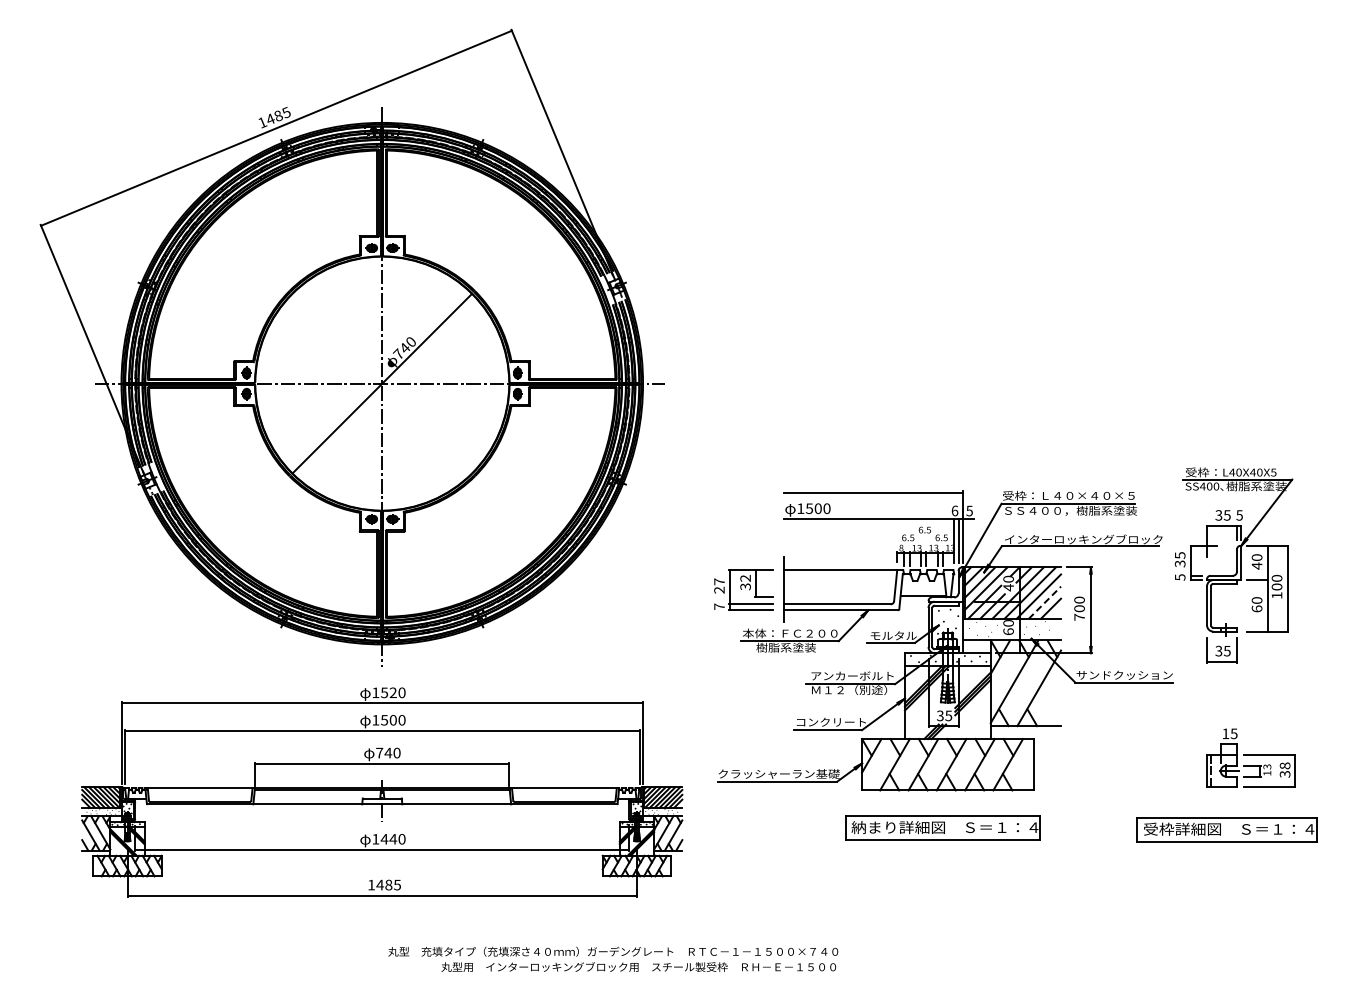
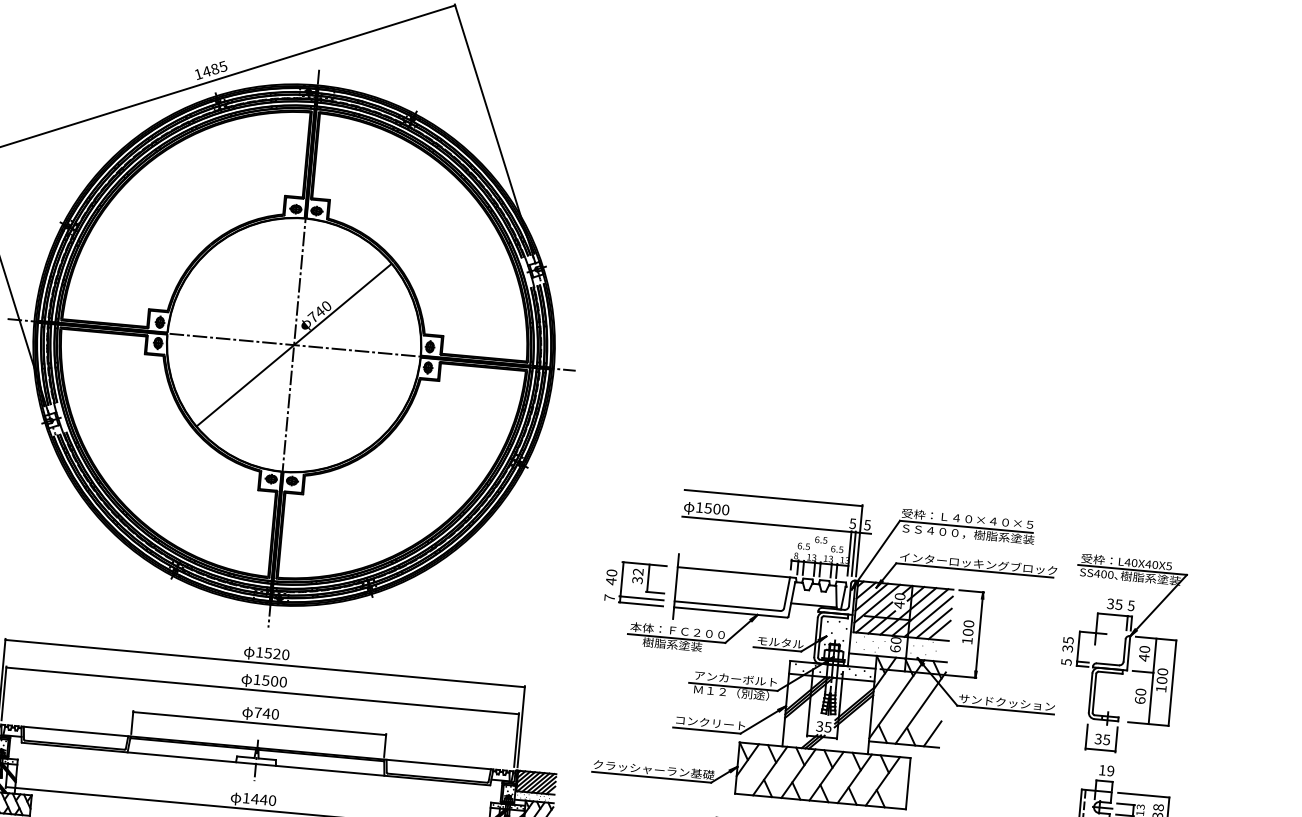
text: (954, 510) -> (852, 523), 6 -> 5
part: (1233, 565) -> (1120, 655), moved
text: (719, 586) -> (611, 577), 27 -> 40
line: (1044, 602) -> (933, 623), dashed -> solid
text: (1079, 616) -> (967, 640), 700 -> 100
line: (1053, 712) -> (932, 733), added
text: (1233, 733) -> (1110, 770), 15 -> 19

